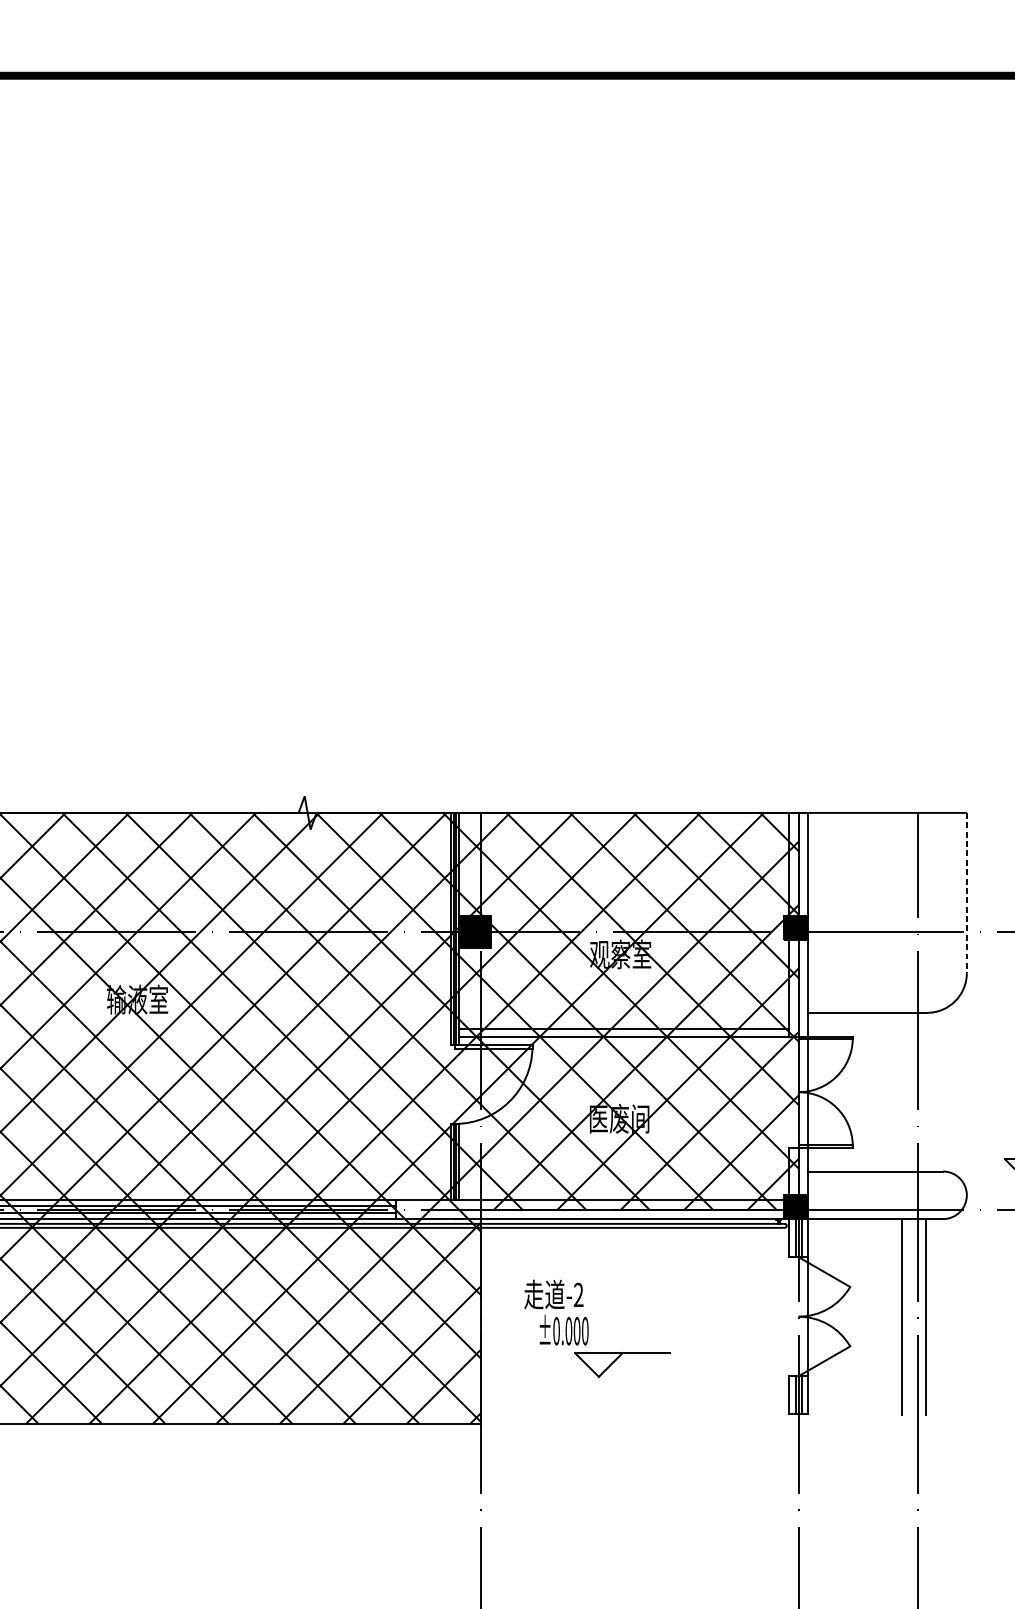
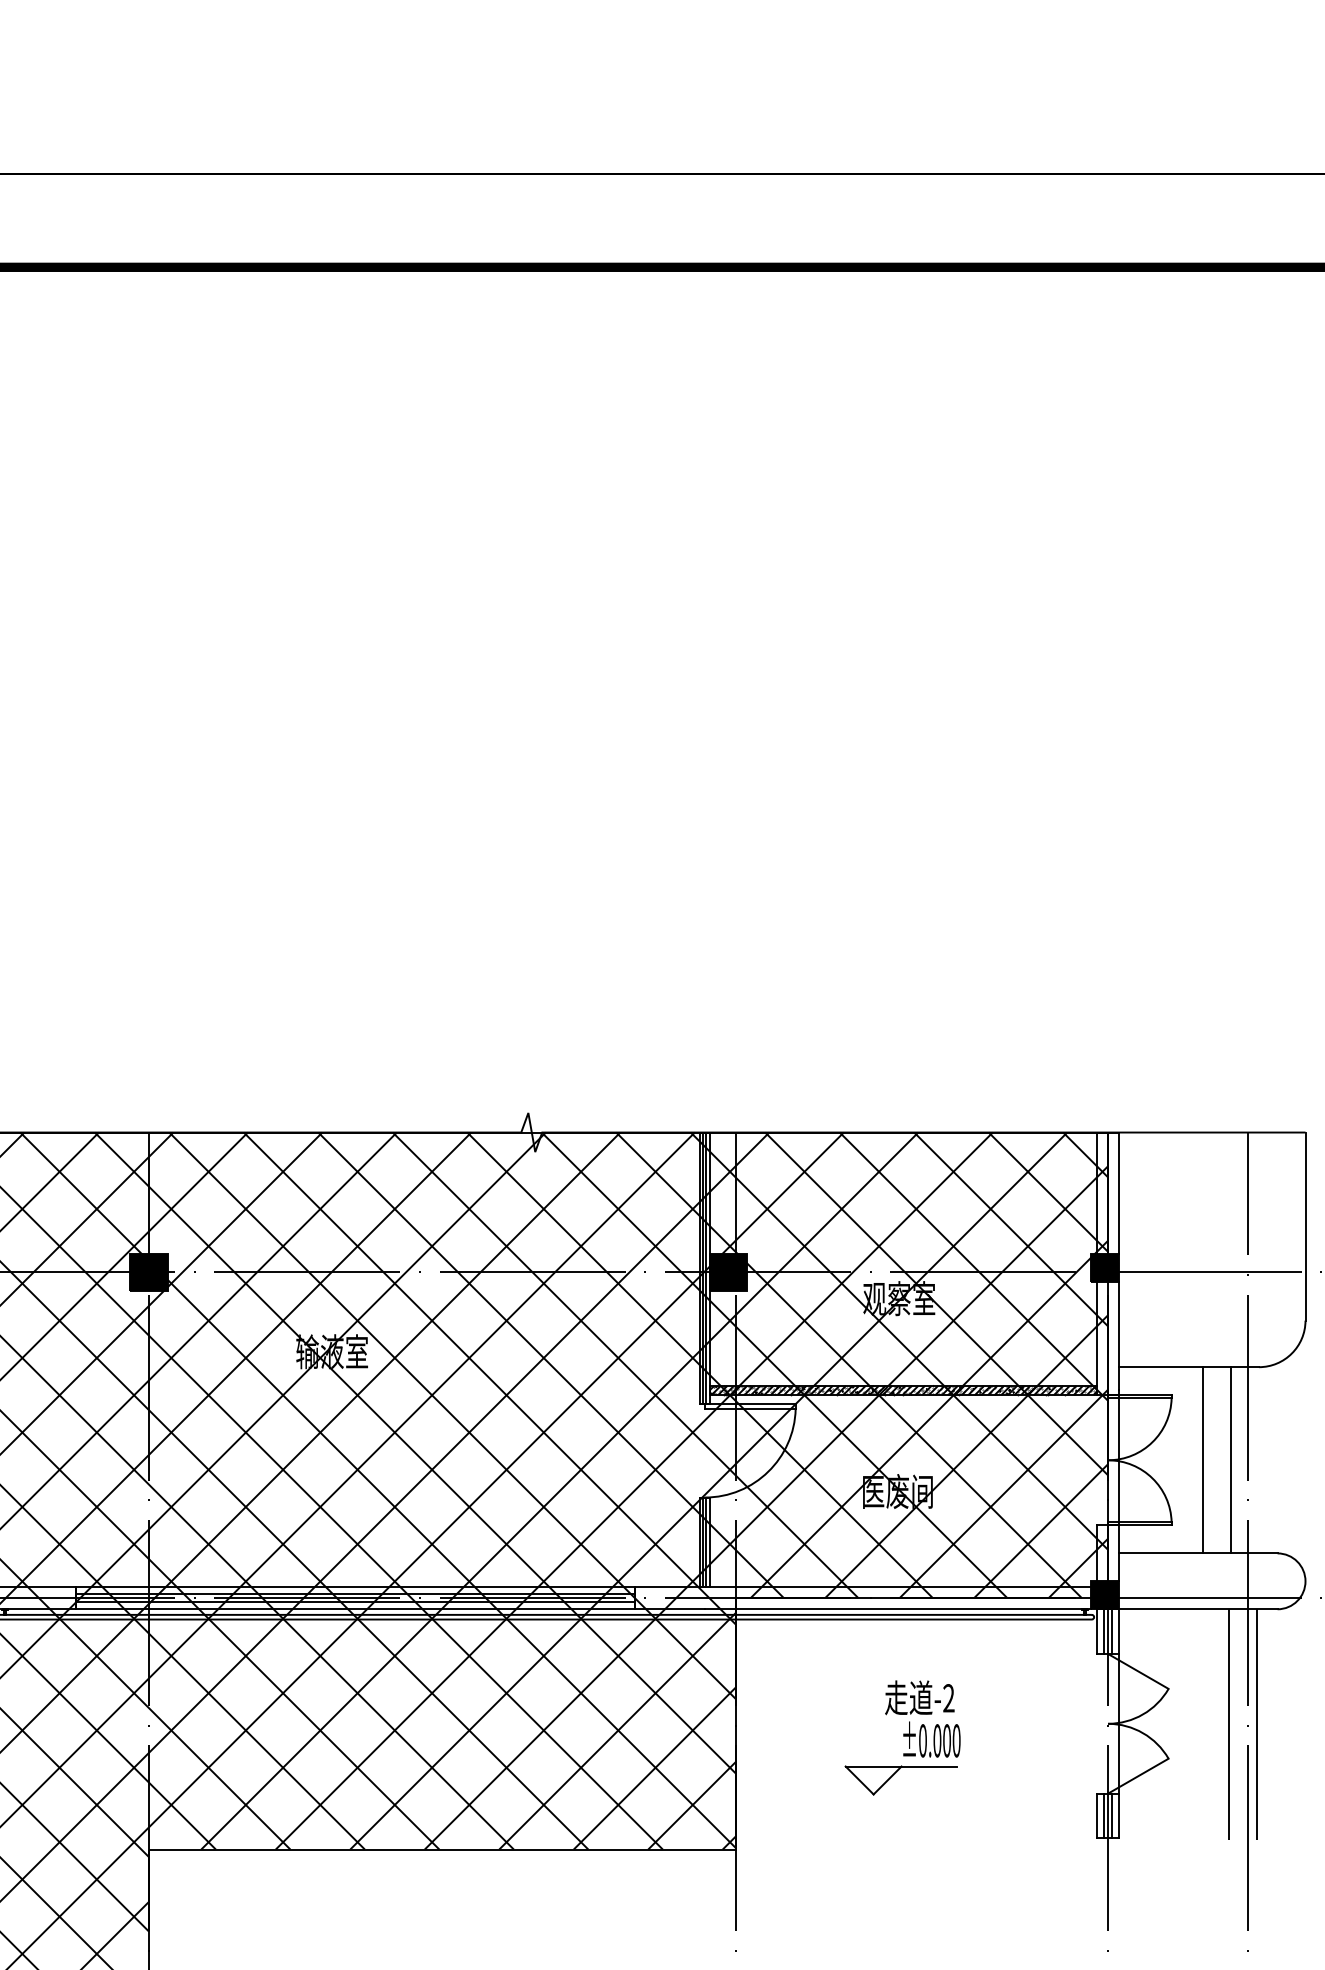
line: (966, 893) -> (1305, 1227), dashed -> solid
hatch: (623, 1032) -> (902, 1390), added
line: (879, 1092) -> (1203, 1460), added
line: (903, 1092) -> (1231, 1460), added
text: (556, 1312) -> (922, 1718), moved

